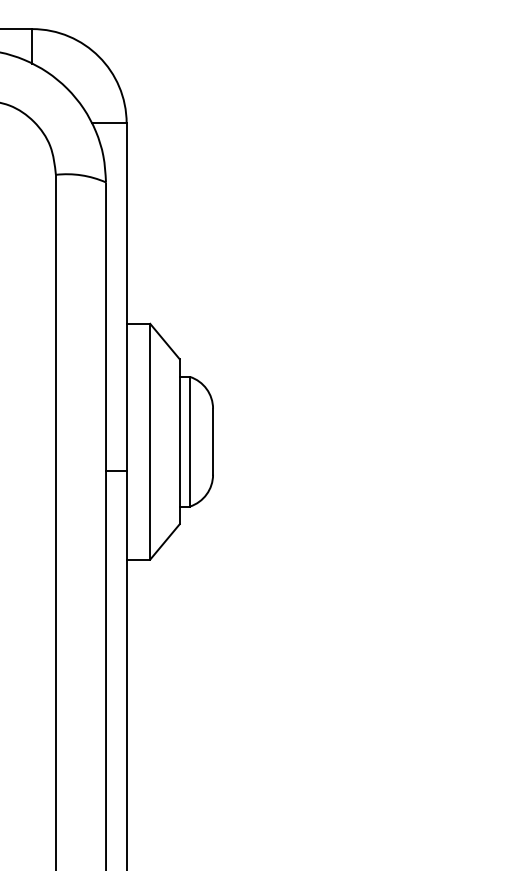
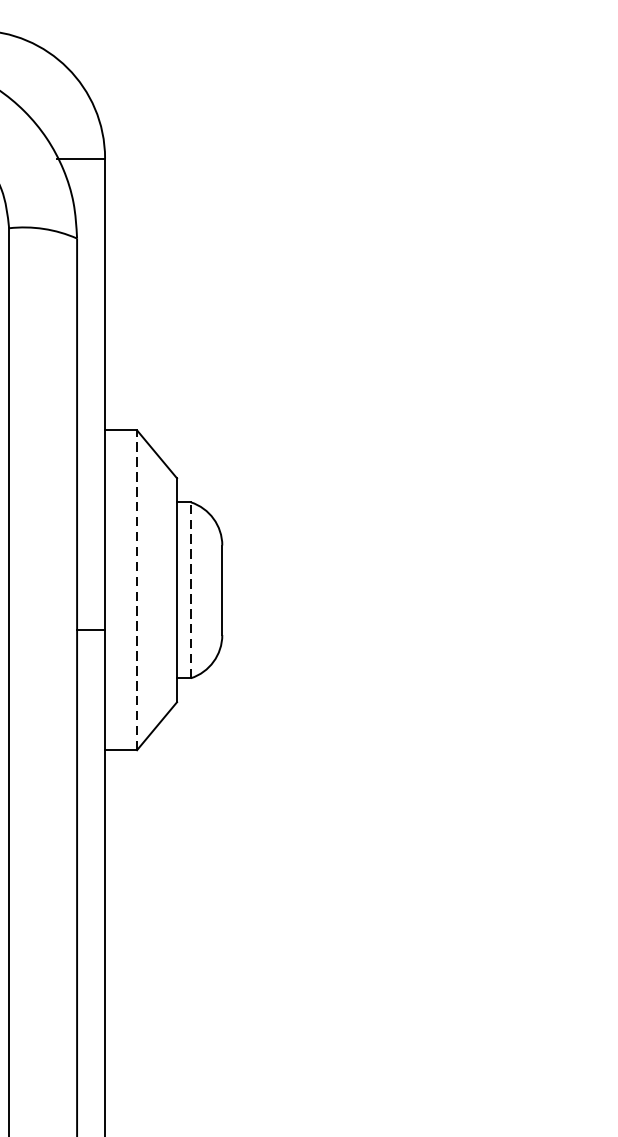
line: (150, 441) -> (137, 589), solid -> dashed
line: (189, 441) -> (190, 589), solid -> dashed

